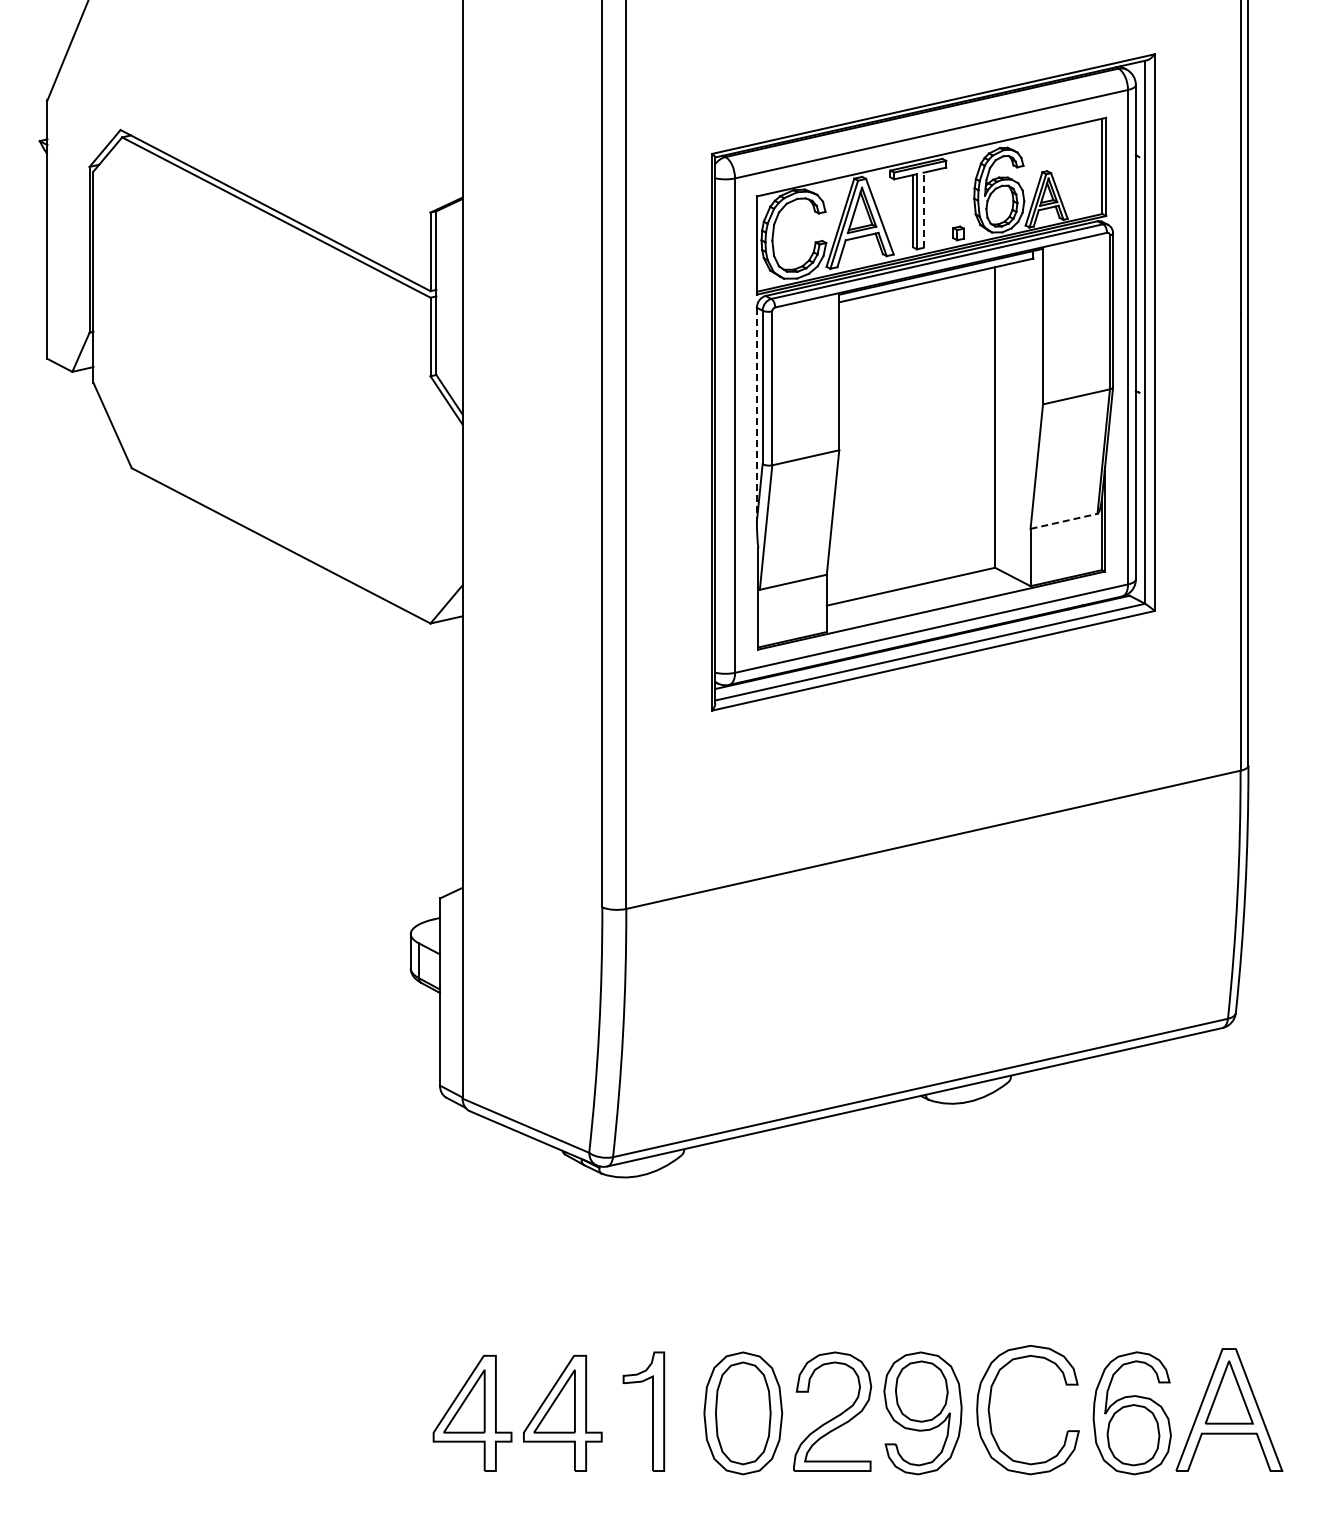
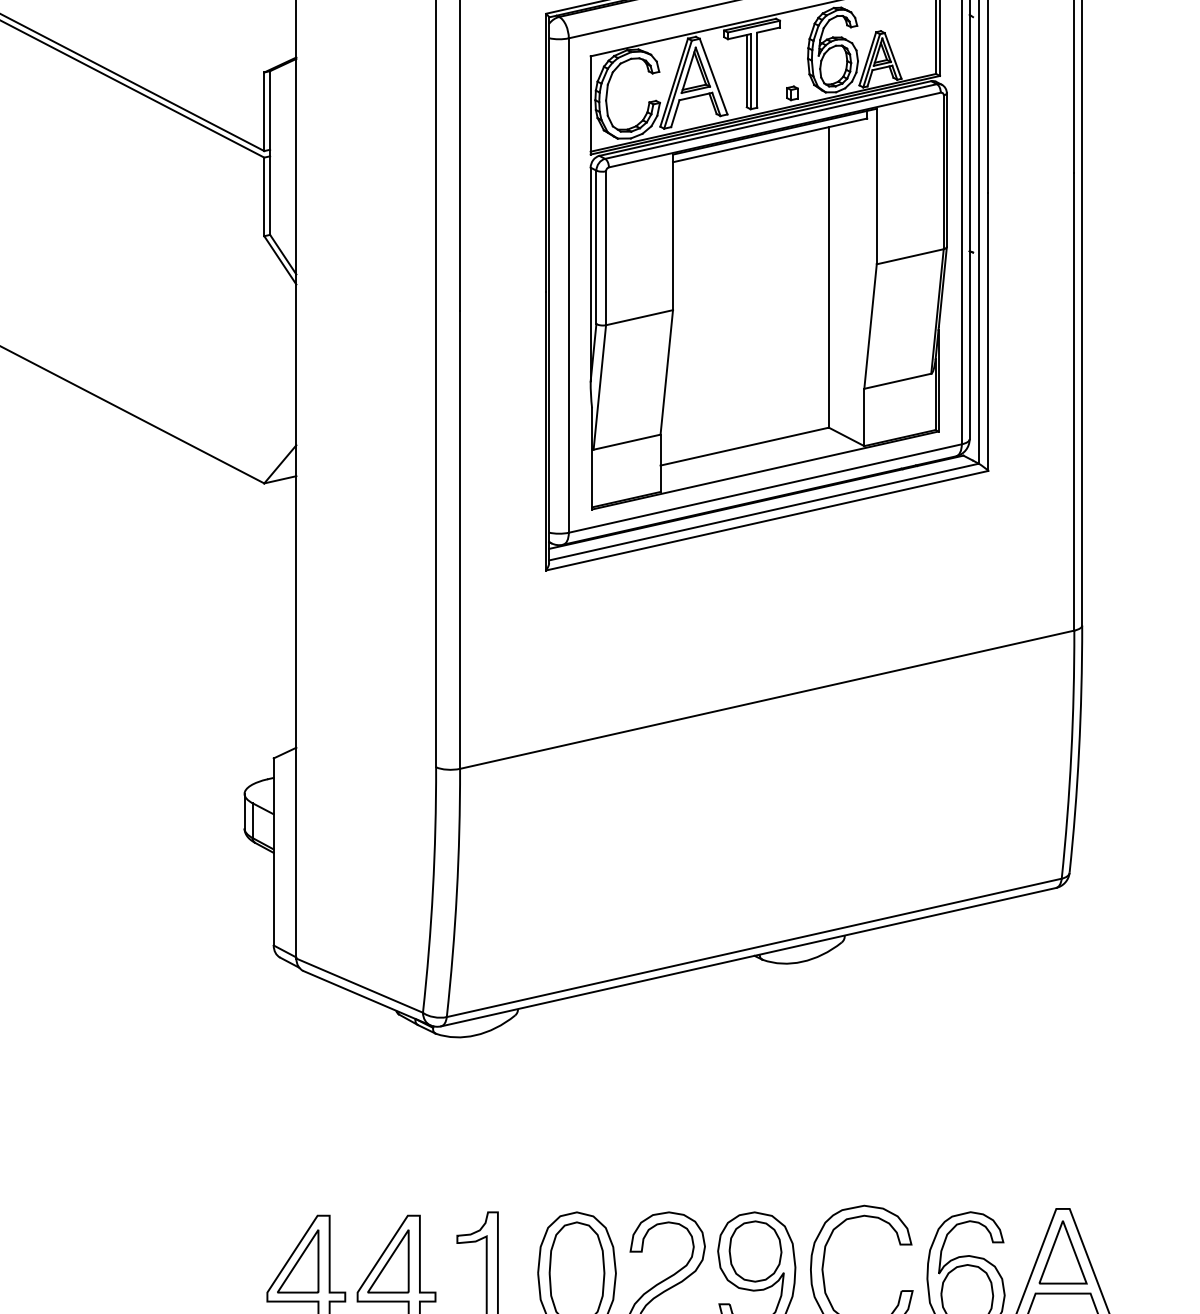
line: (923, 210) -> (757, 70), dashed -> solid
line: (756, 414) -> (590, 274), dashed -> solid
line: (1064, 521) -> (898, 381), dashed -> solid

